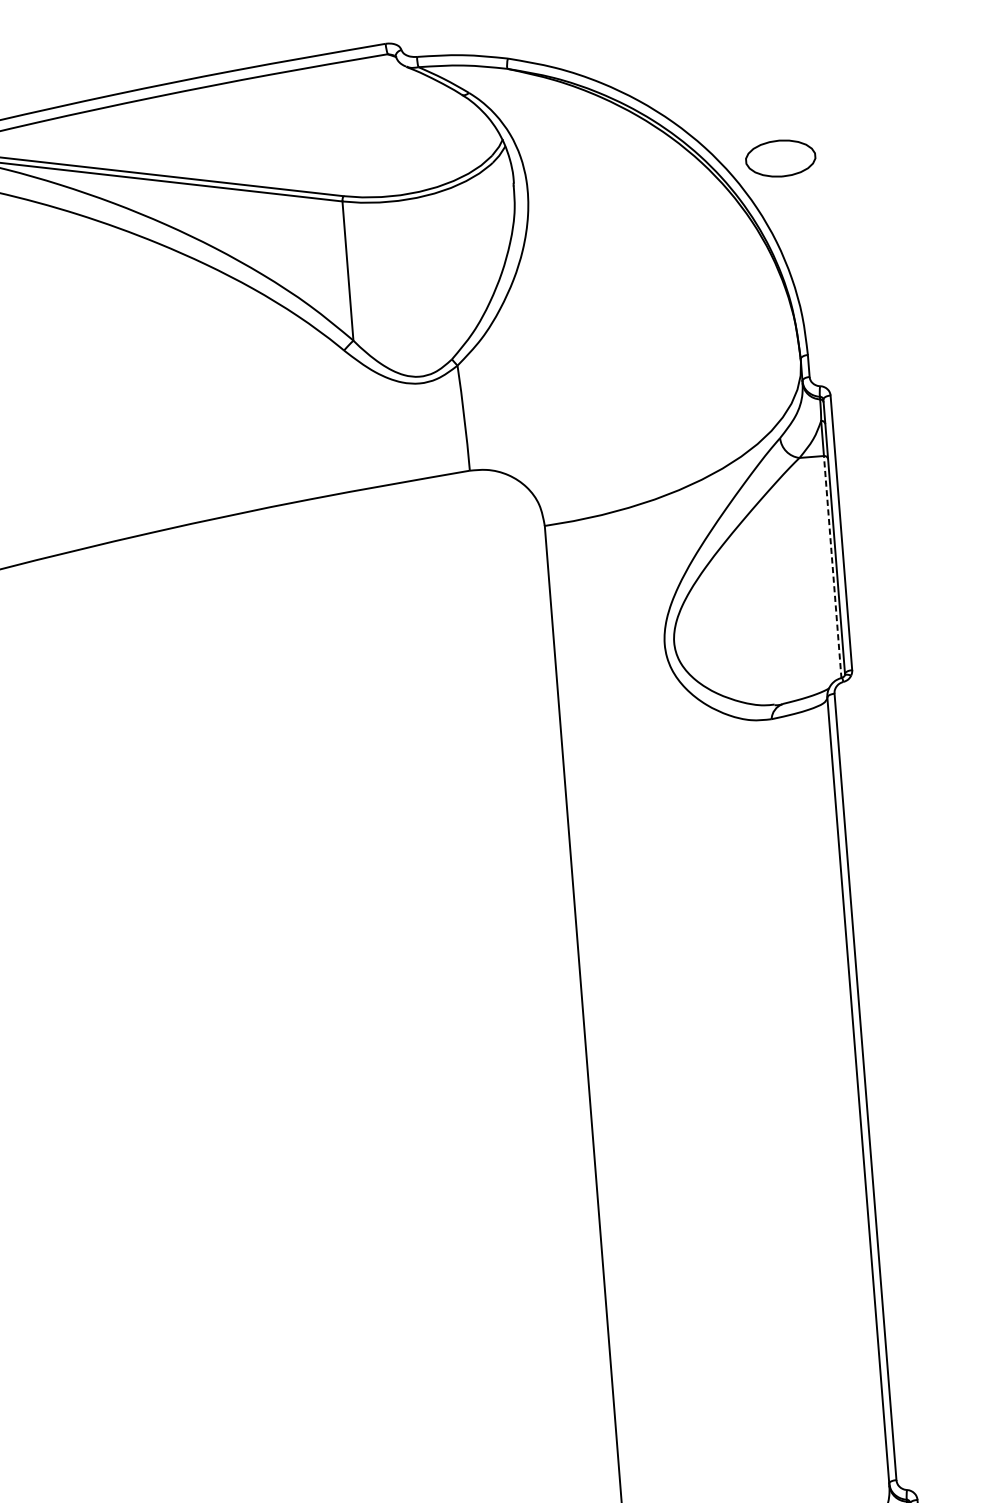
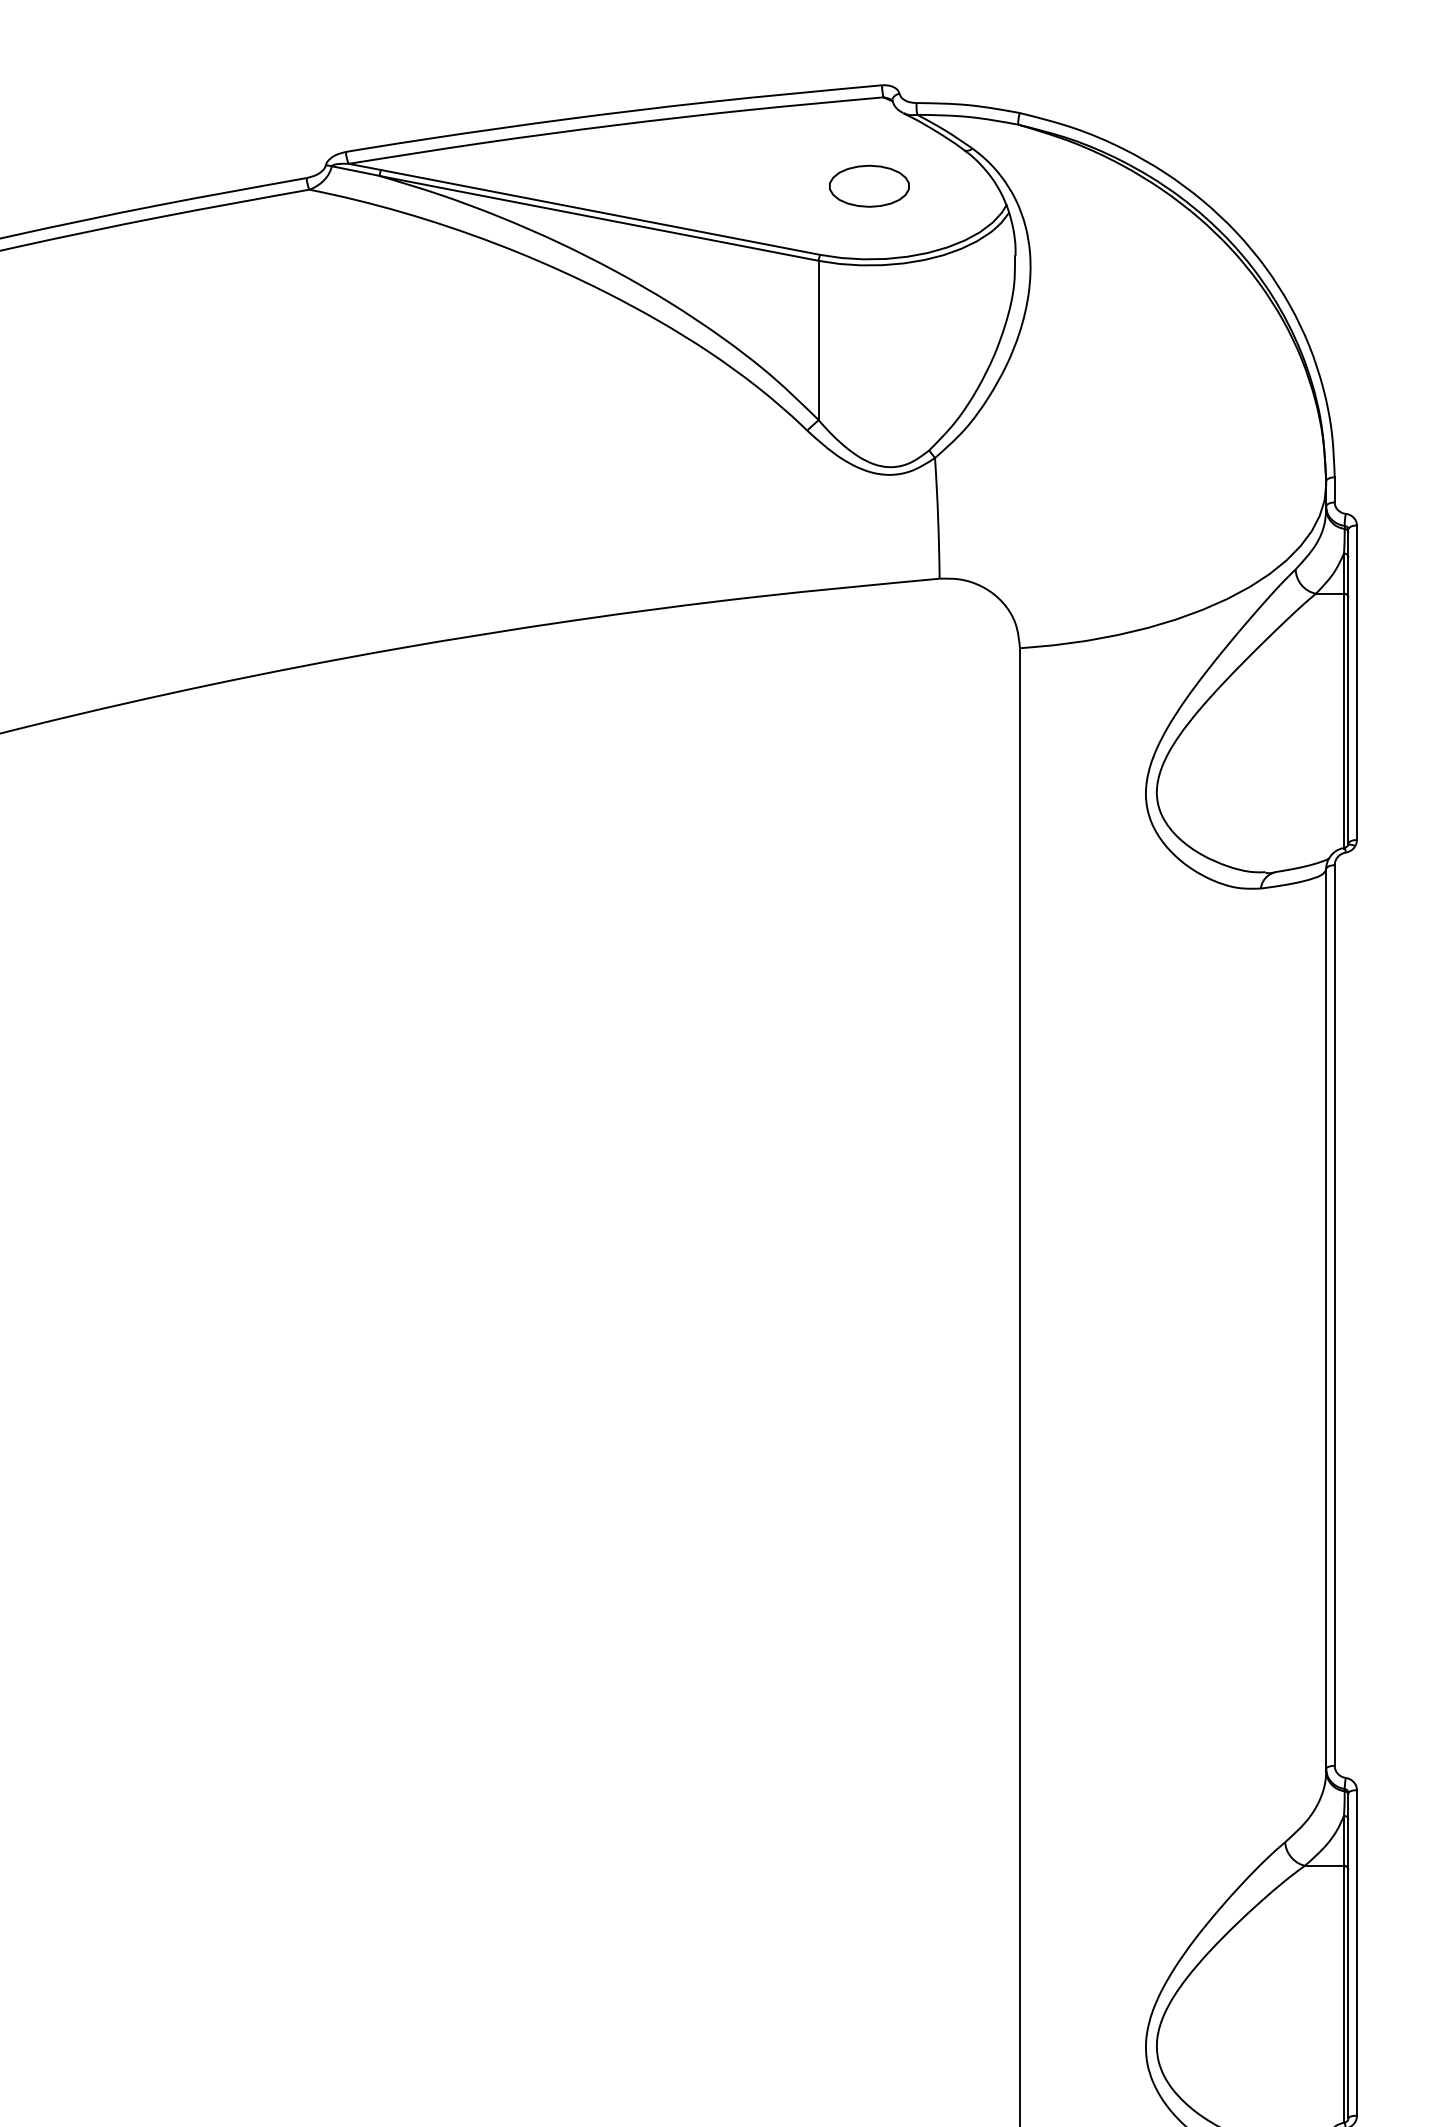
part: (780, 157) -> (869, 185), moved
line: (832, 567) -> (1343, 721), dashed -> solid

